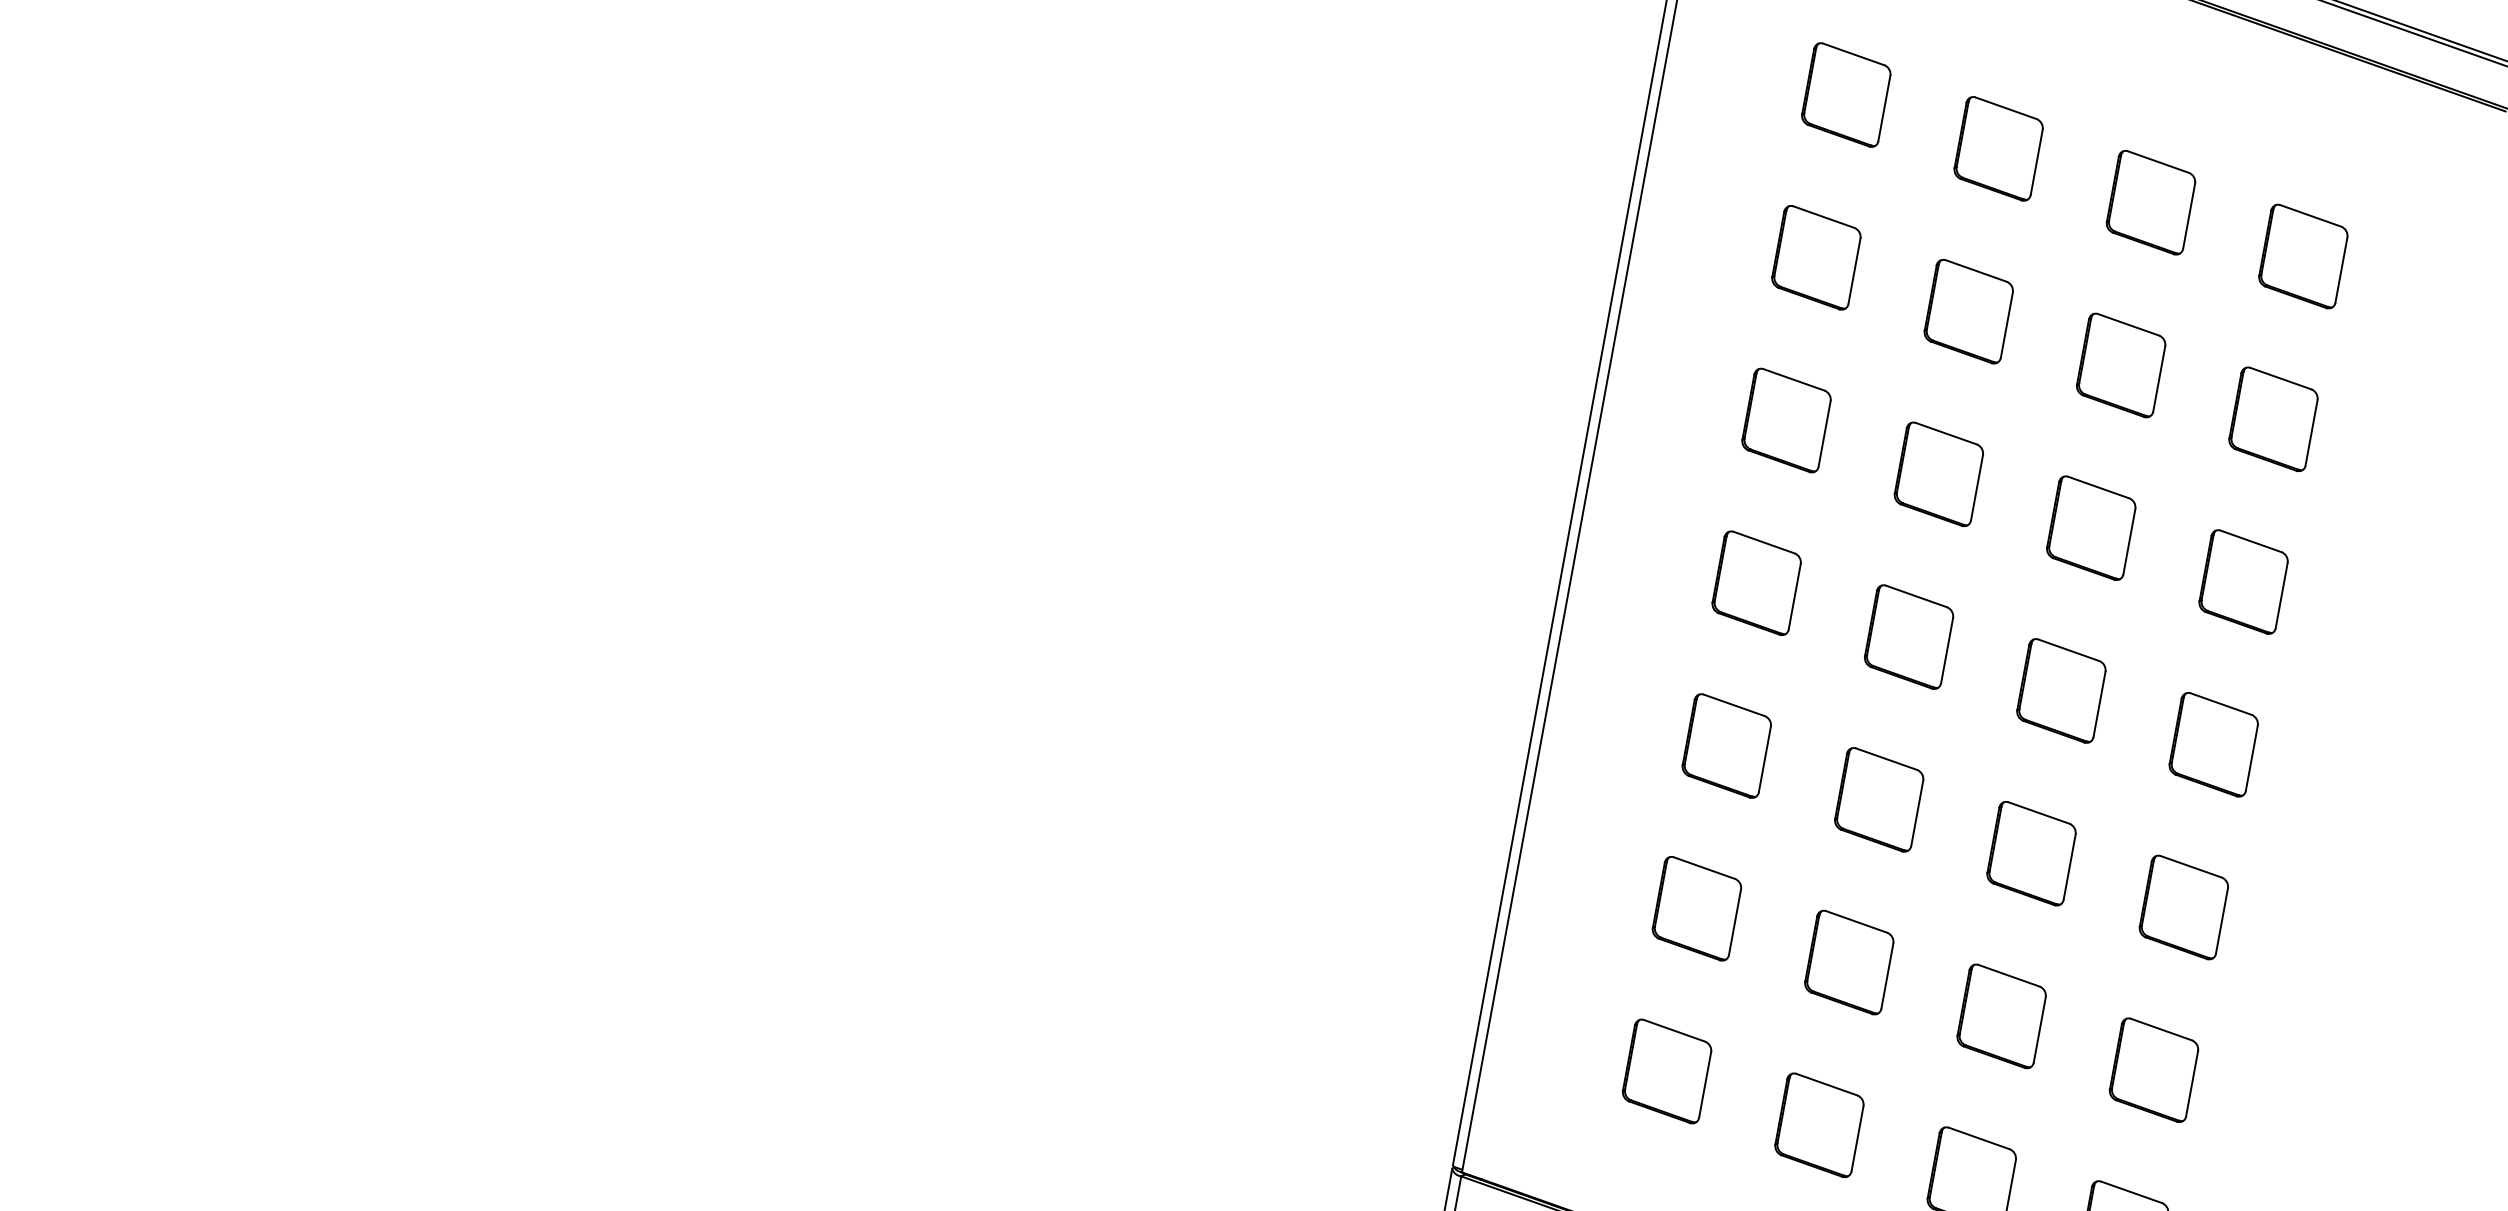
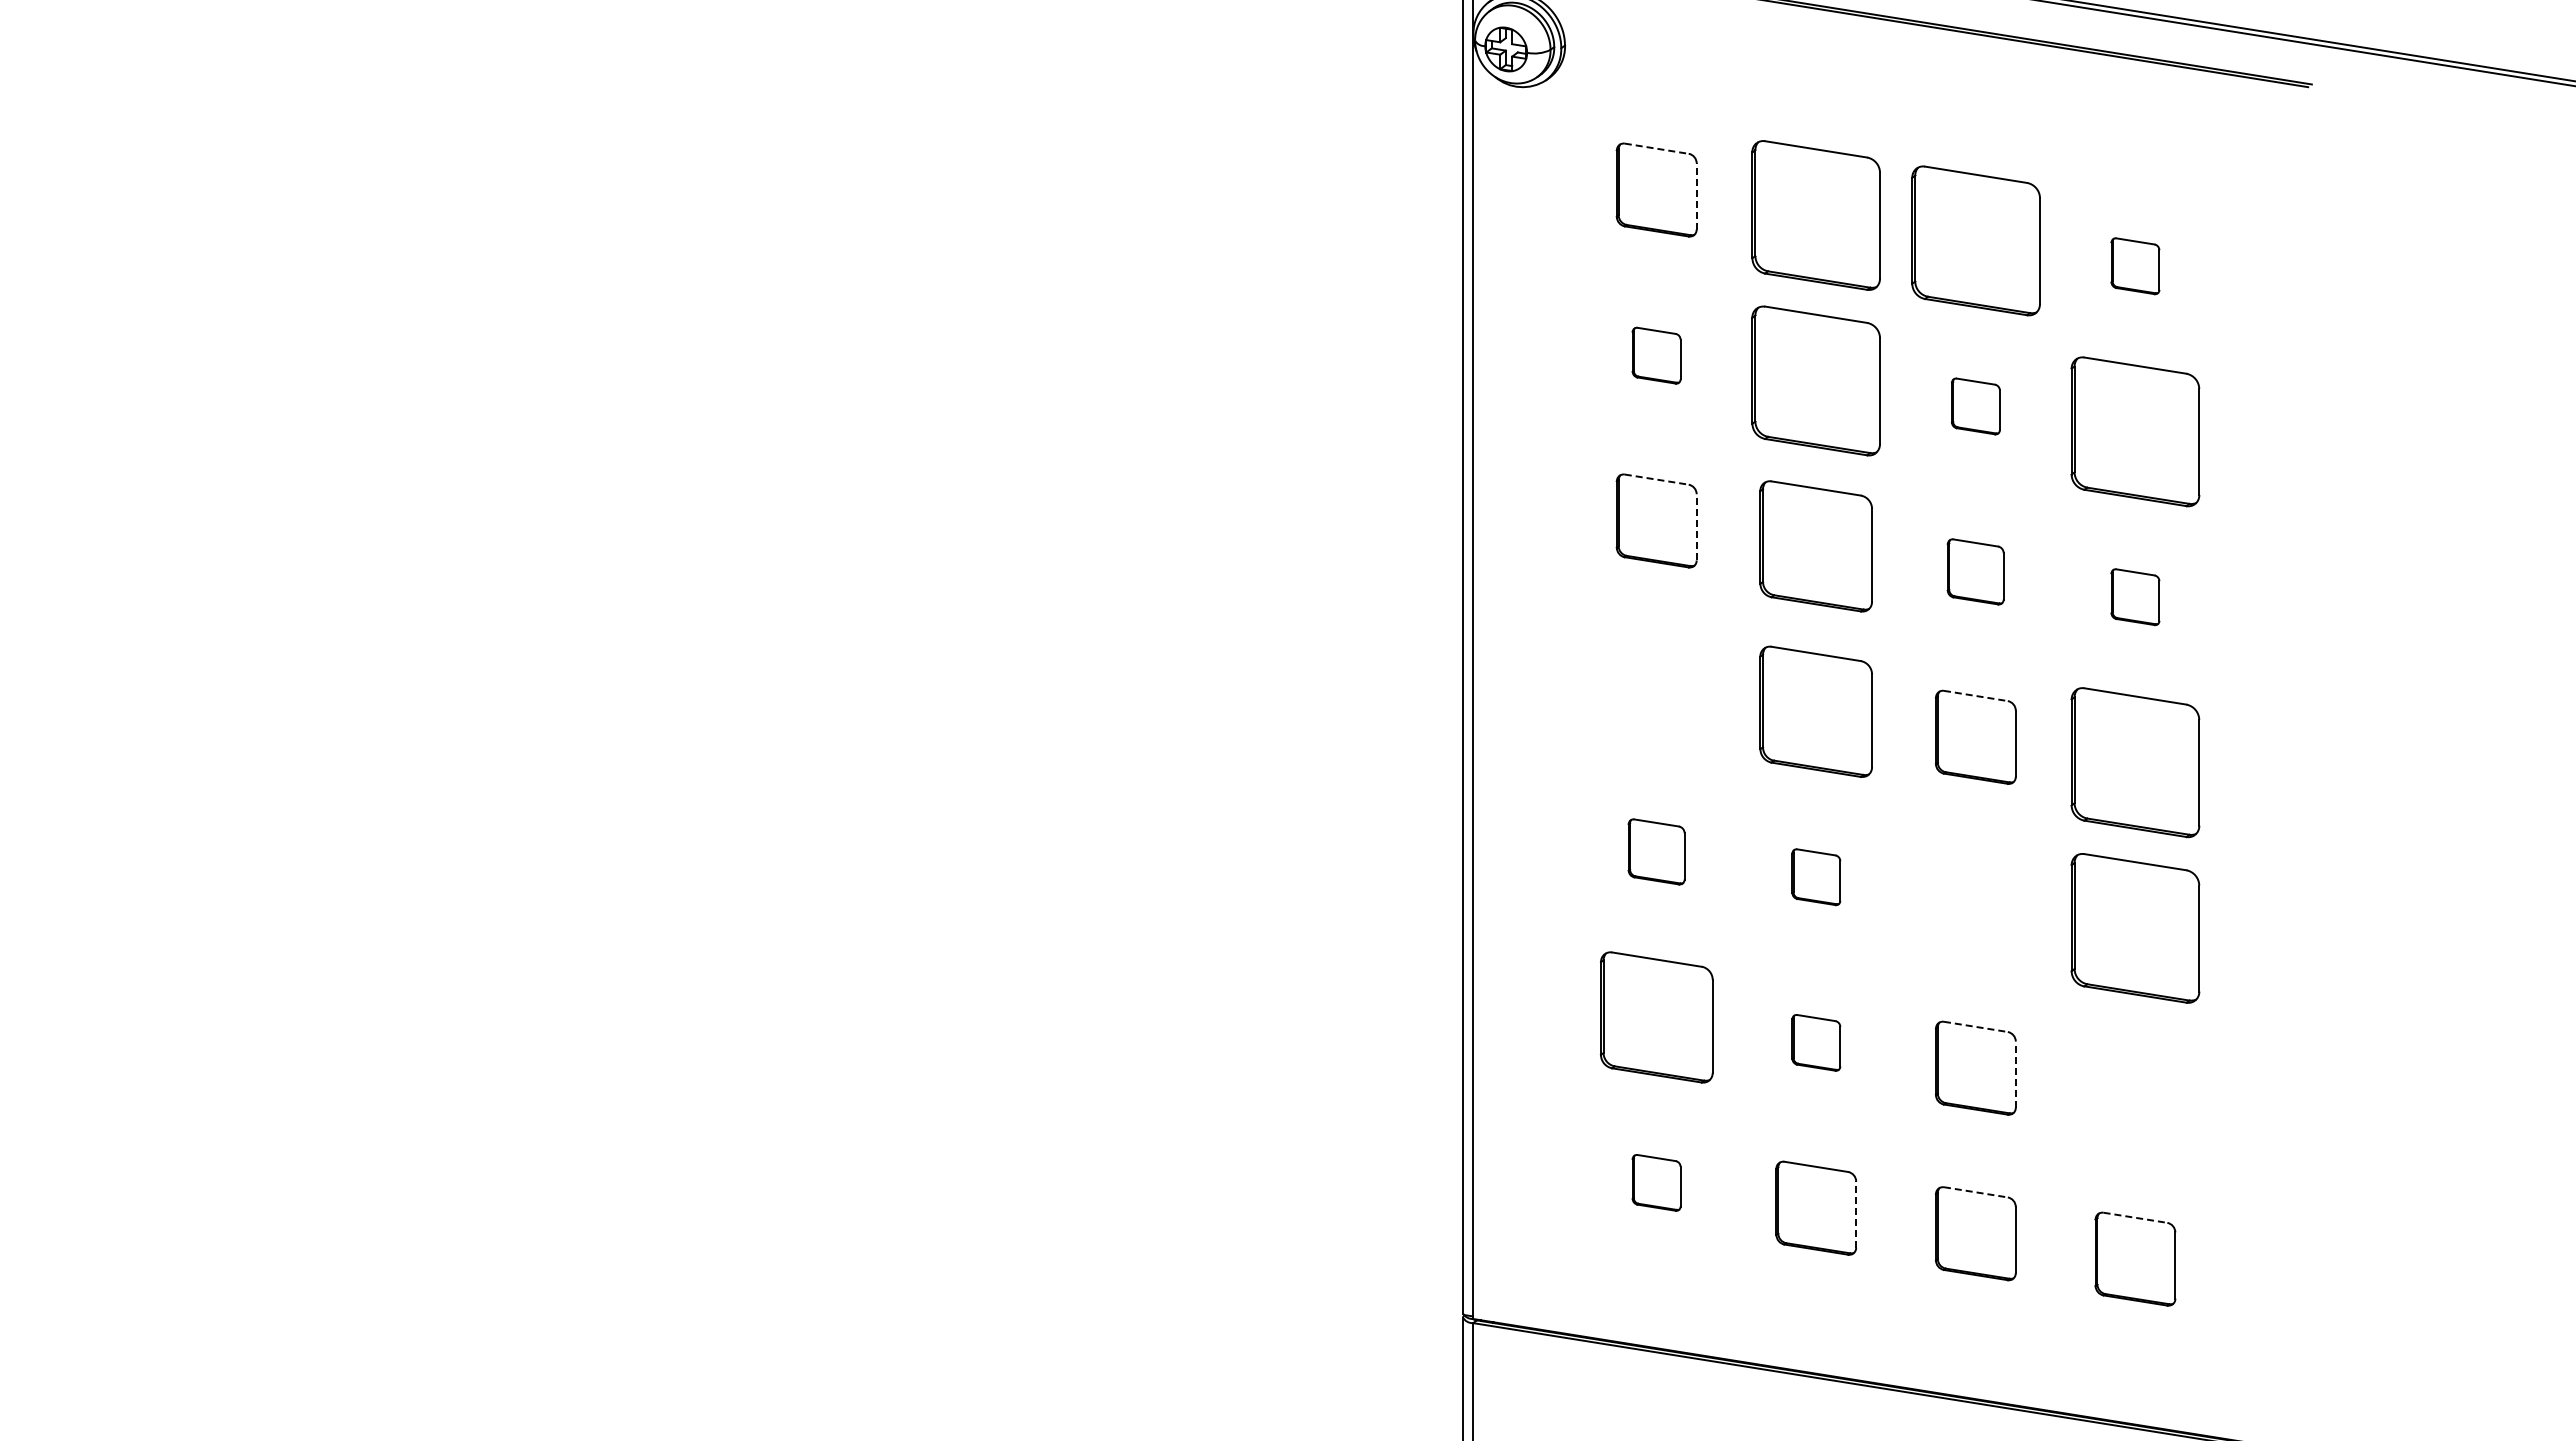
line: (1854, 54) -> (1657, 148), solid -> dashed
line: (1884, 107) -> (1696, 195), solid -> dashed
part: (1998, 148) -> (1816, 215), size x1.6
part: (2150, 202) -> (1975, 240), size x1.6
part: (2303, 255) -> (2135, 265), size x0.6
part: (1816, 257) -> (1656, 355), size x0.6
part: (1969, 311) -> (1816, 380), size x1.6
part: (2120, 365) -> (1975, 406), size x0.6
line: (1794, 379) -> (1657, 479), solid -> dashed
part: (2273, 418) -> (2135, 431), size x1.6
line: (1824, 433) -> (1696, 526), solid -> dashed
part: (1939, 474) -> (1816, 546), size x1.4
part: (2090, 527) -> (1975, 571), size x0.7
part: (2243, 581) -> (2135, 596), size x0.6
part: (1756, 582) -> (1656, 685), removed
part: (1909, 636) -> (1816, 711), size x1.4
line: (2069, 650) -> (1976, 696), solid -> dashed
part: (2213, 744) -> (2135, 762), size x1.6
part: (1726, 745) -> (1656, 851), size x0.7
part: (1879, 799) -> (1816, 876), size x0.6
part: (2031, 853) -> (1975, 902), removed
part: (2184, 906) -> (2135, 927), size x1.6
part: (1696, 907) -> (1656, 1016), size x1.4
part: (1849, 962) -> (1816, 1042), size x0.6
line: (2009, 975) -> (1976, 1026), solid -> dashed
line: (2039, 1029) -> (2015, 1074), solid -> dashed
part: (2154, 1070) -> (2135, 1093), removed
part: (1666, 1071) -> (1656, 1182), size x0.6
line: (1857, 1138) -> (1856, 1214), solid -> dashed
line: (1979, 1138) -> (1976, 1192), solid -> dashed
line: (2132, 1192) -> (2136, 1217), solid -> dashed

